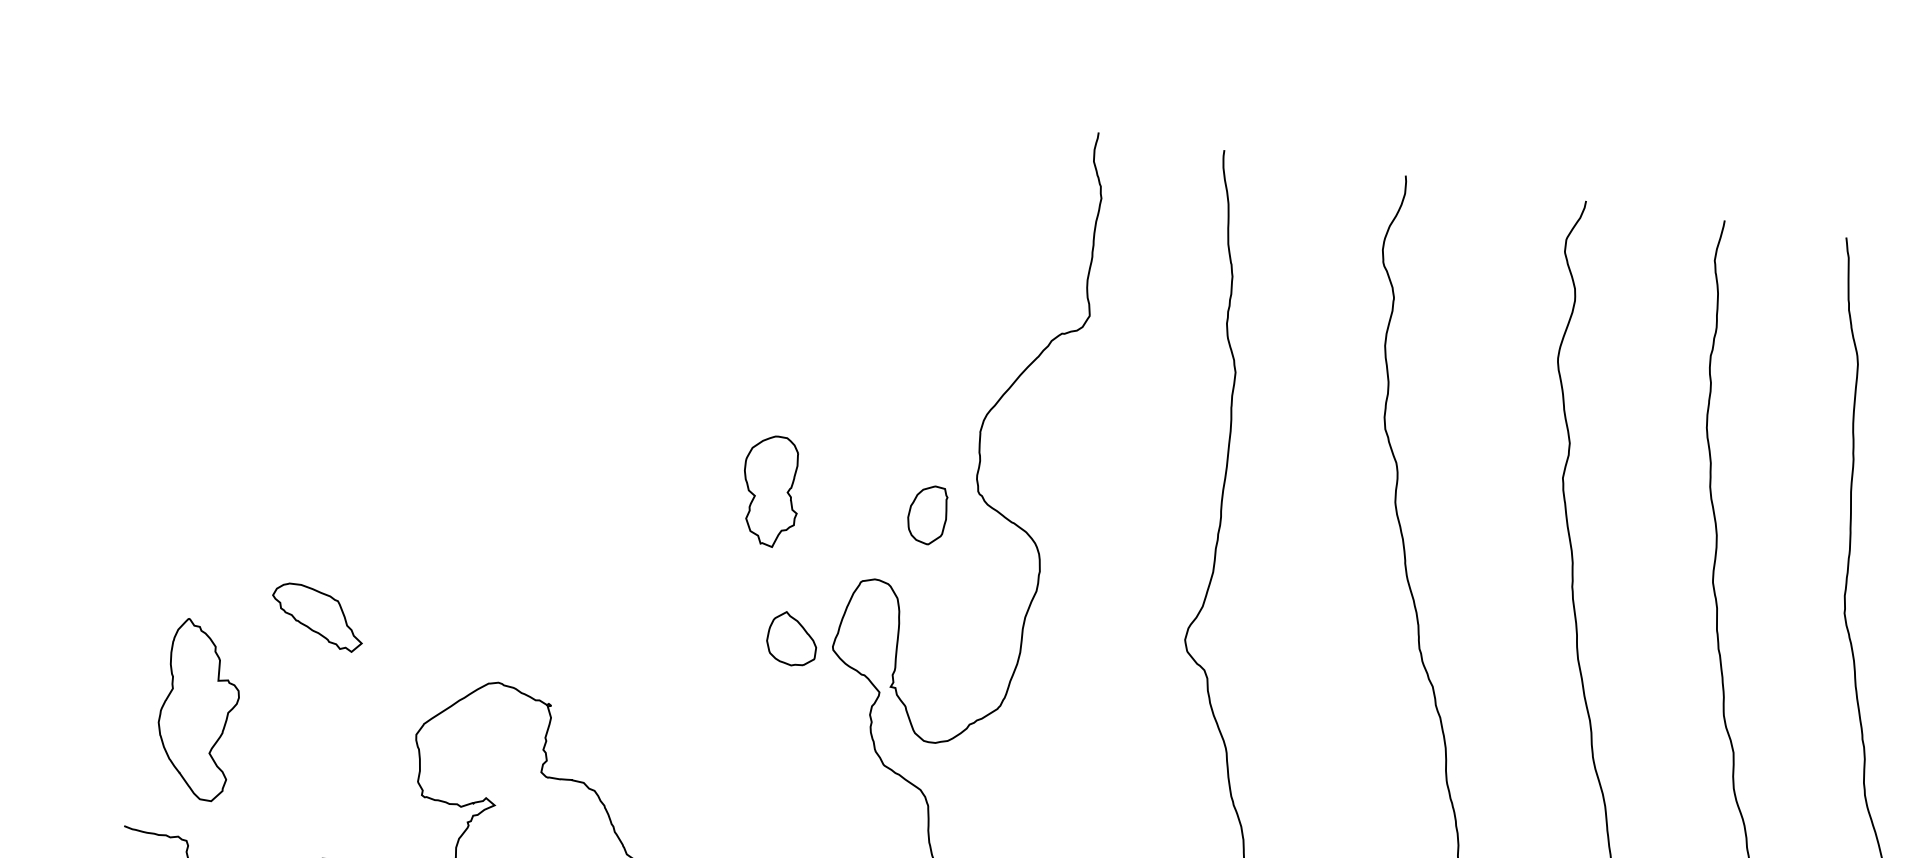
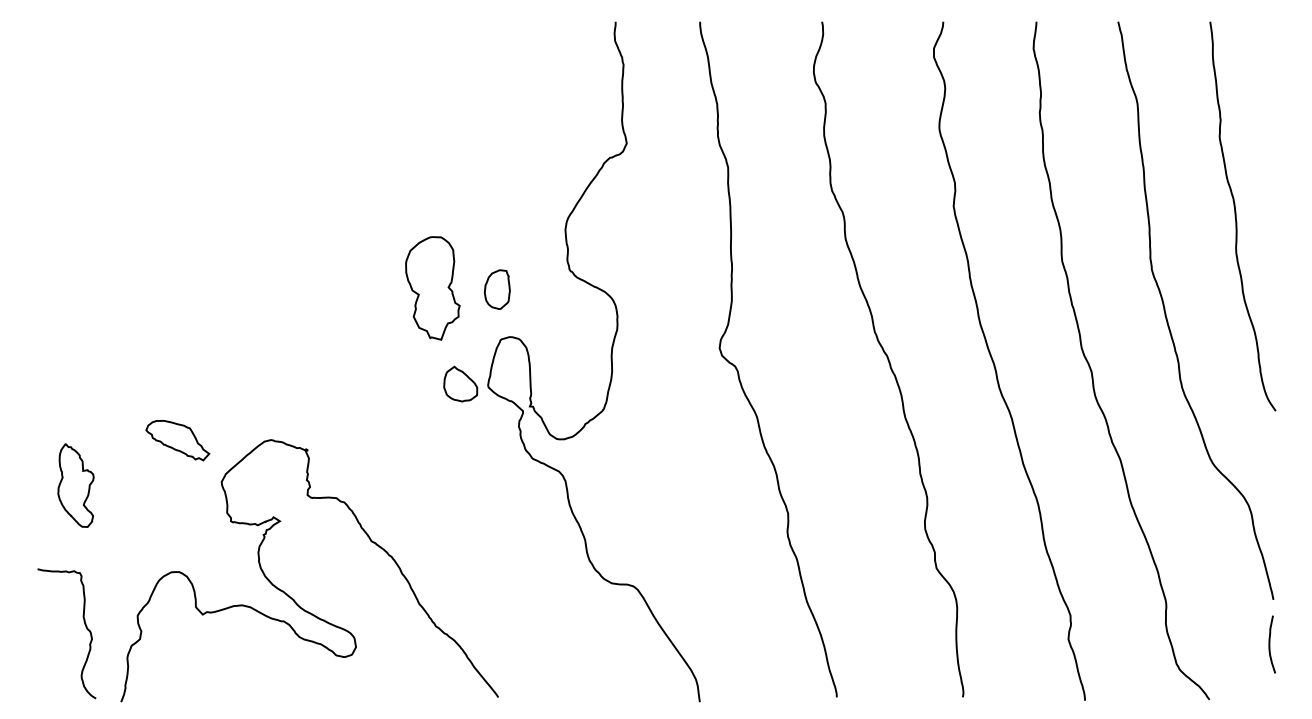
part: (770, 491) -> (432, 288), size x1.4
part: (927, 514) -> (497, 289), moved
part: (317, 616) -> (177, 440), moved
part: (198, 709) -> (75, 485), size x0.7

